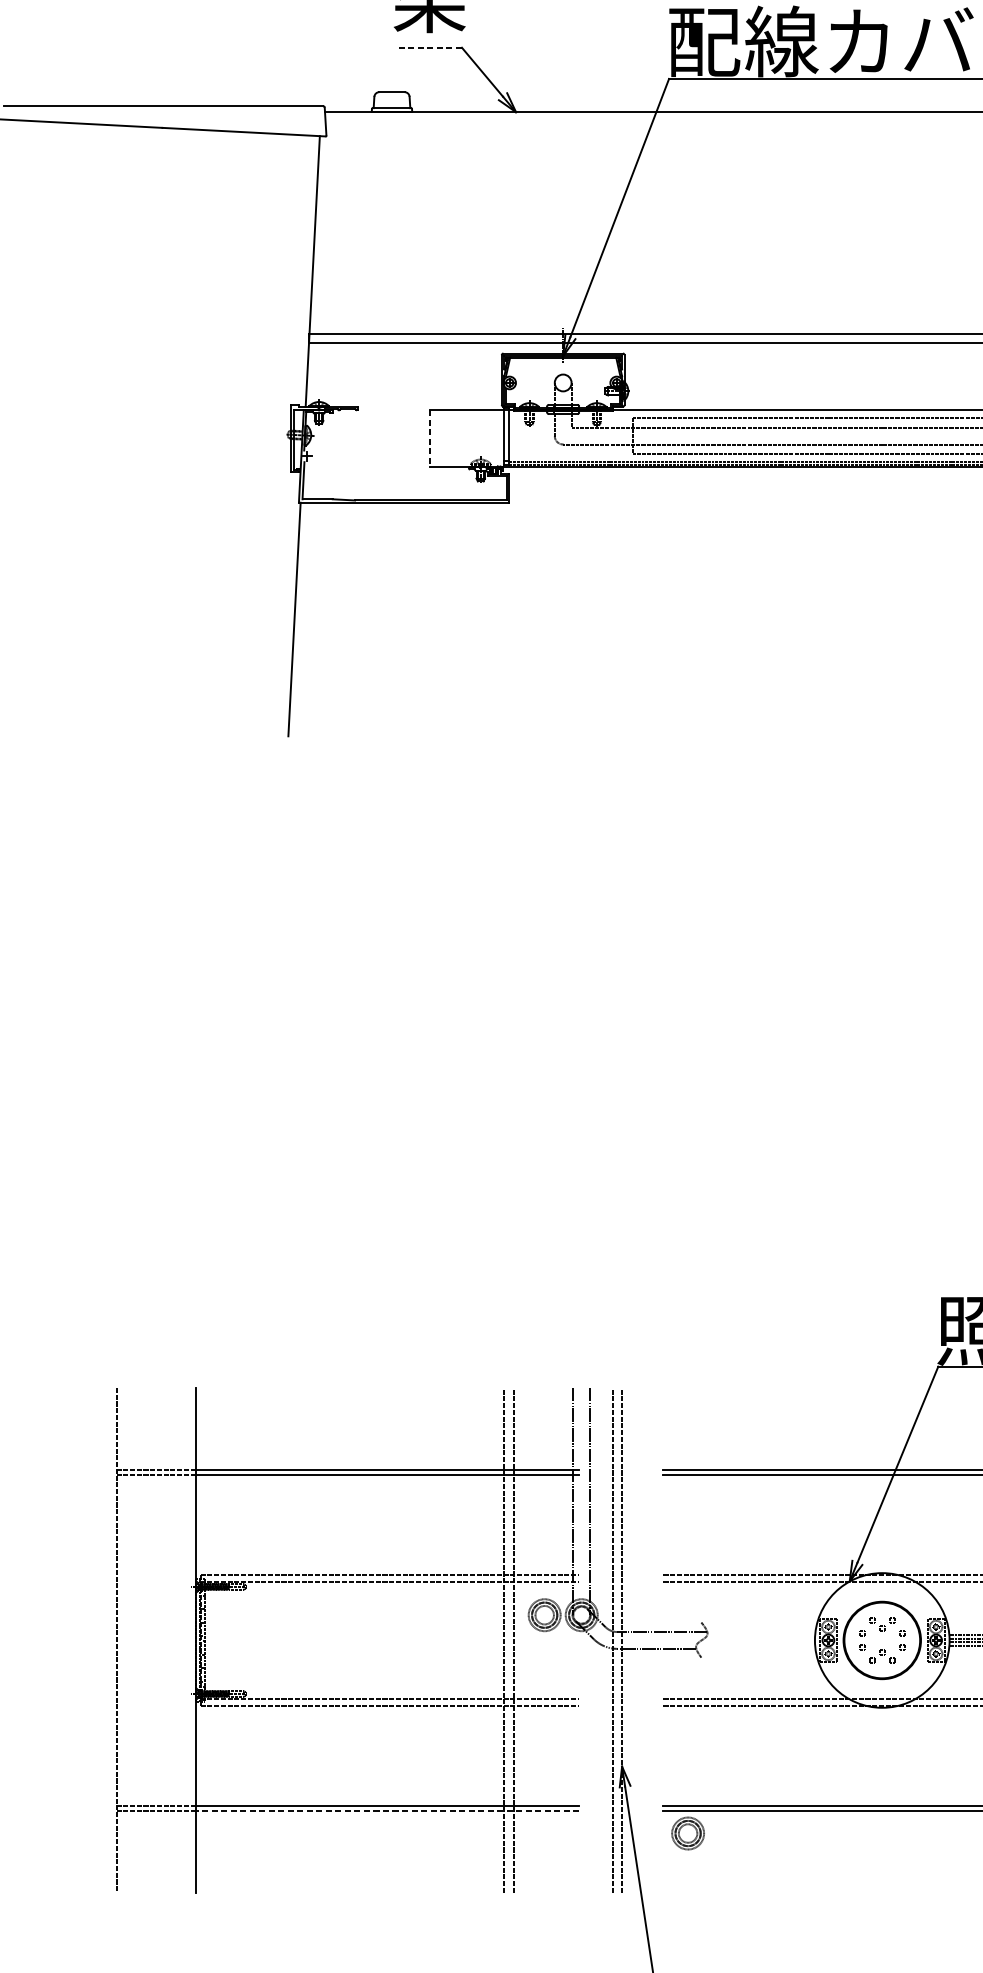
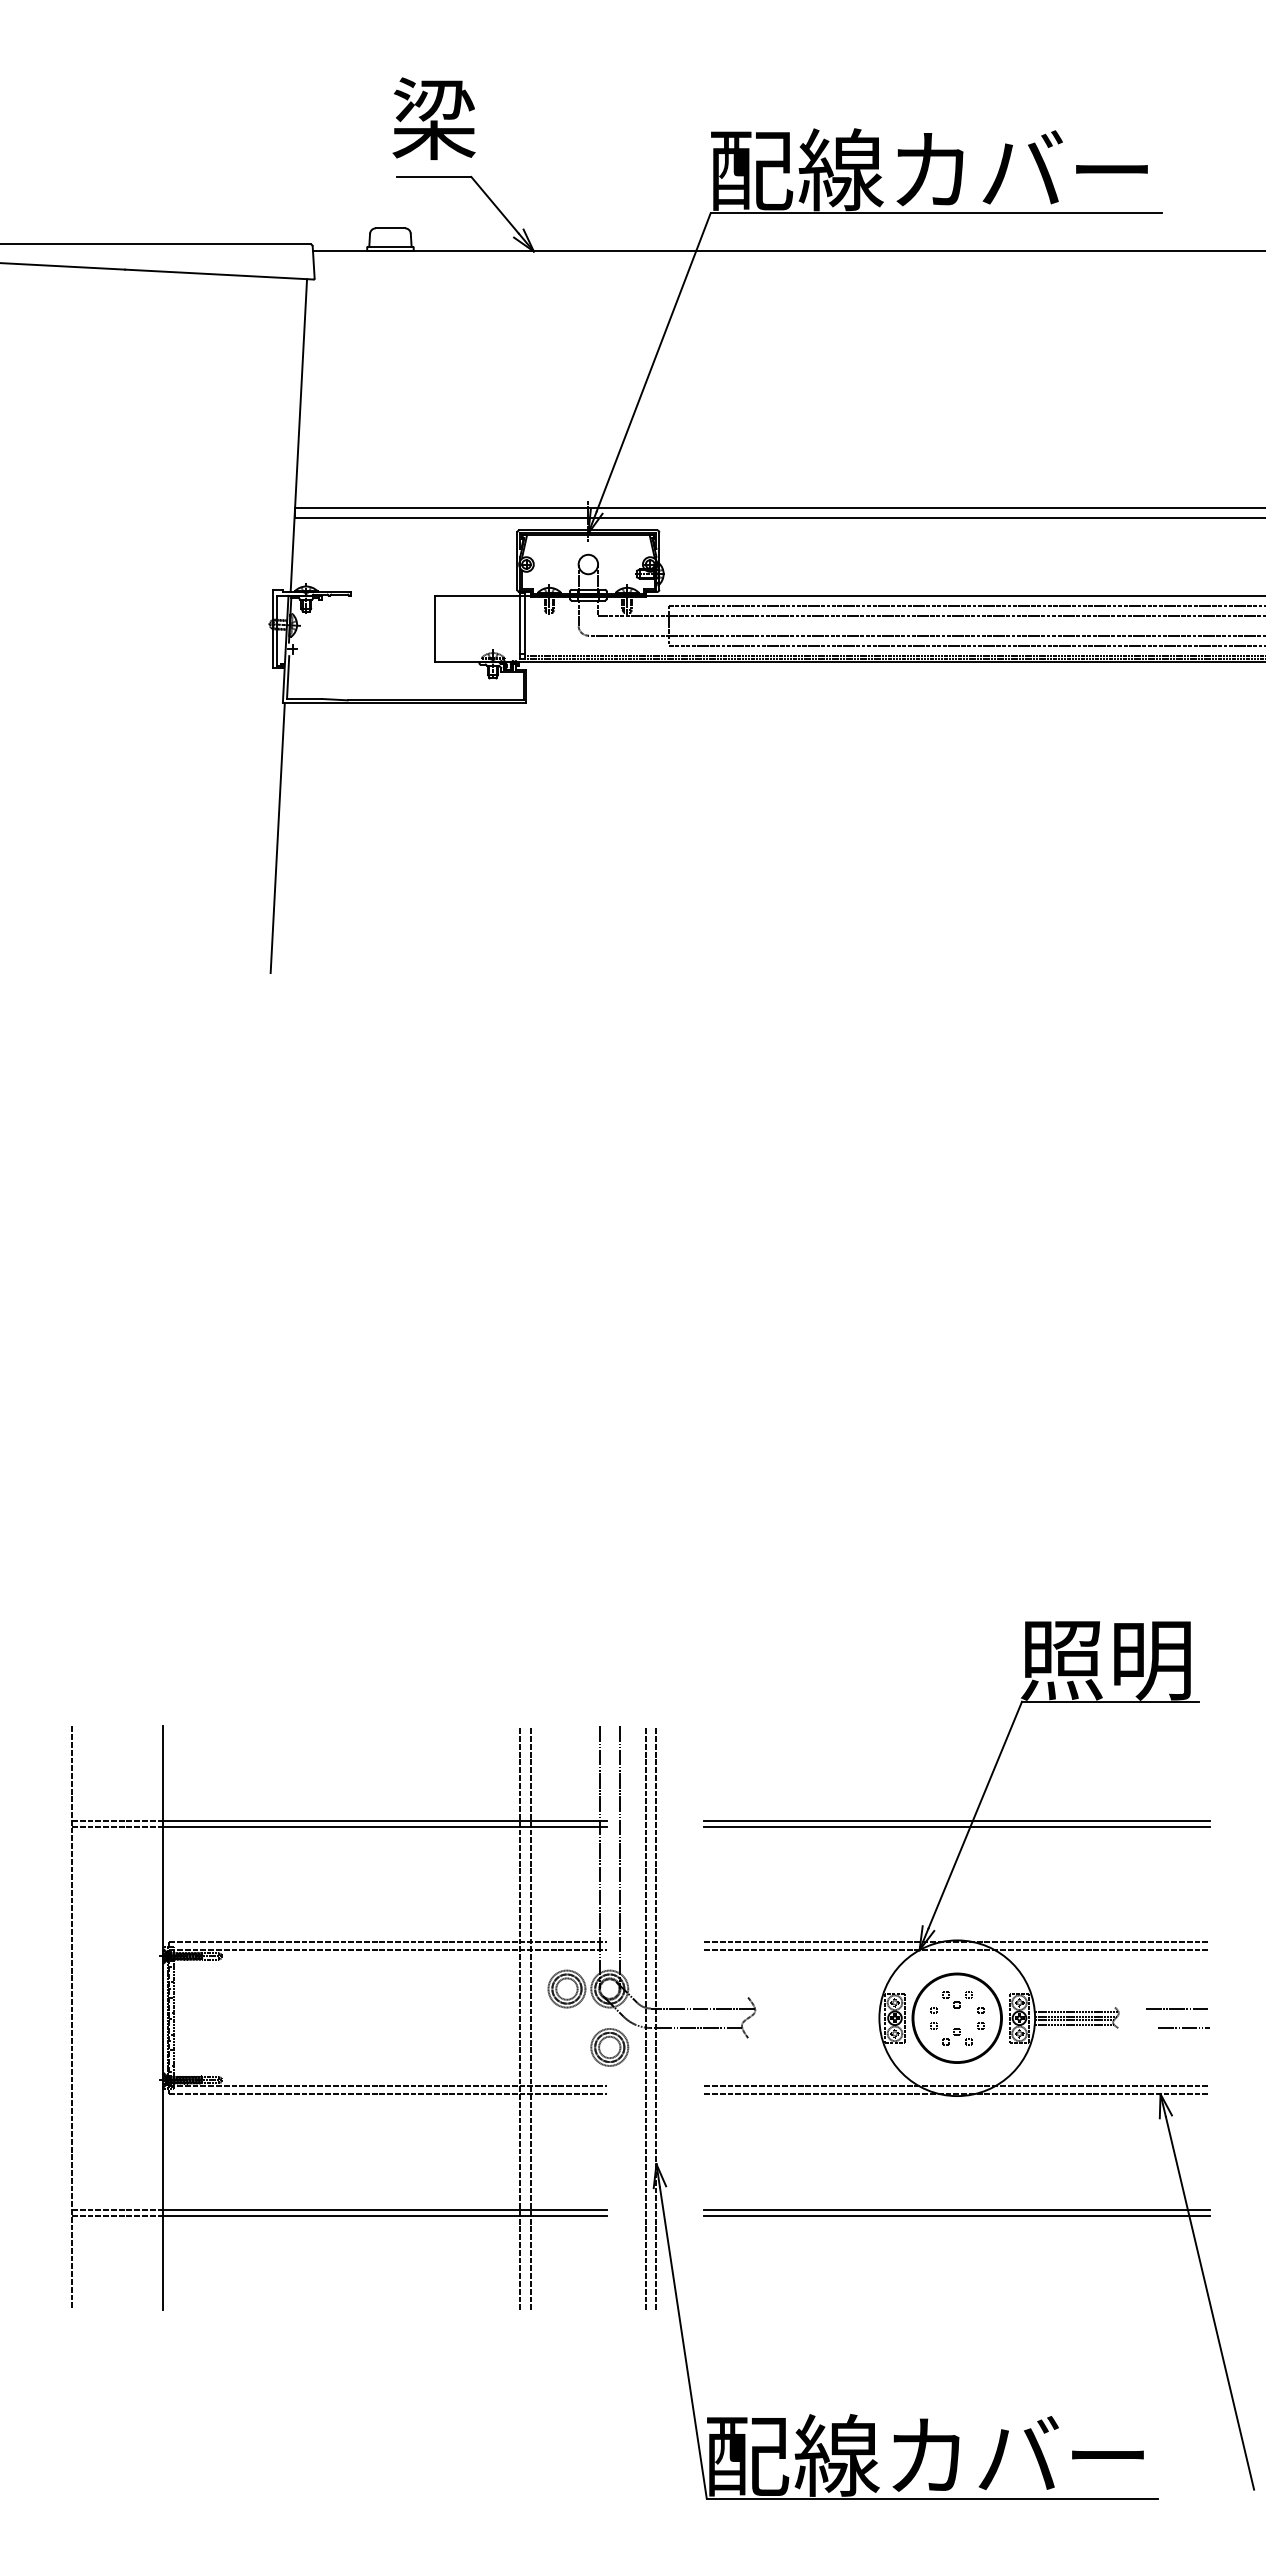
line: (429, 47) -> (433, 176), dashed -> solid
line: (430, 439) -> (434, 629), dashed -> solid
line: (387, 1811) -> (385, 2215), dashed -> solid
part: (687, 1833) -> (609, 2047), moved

